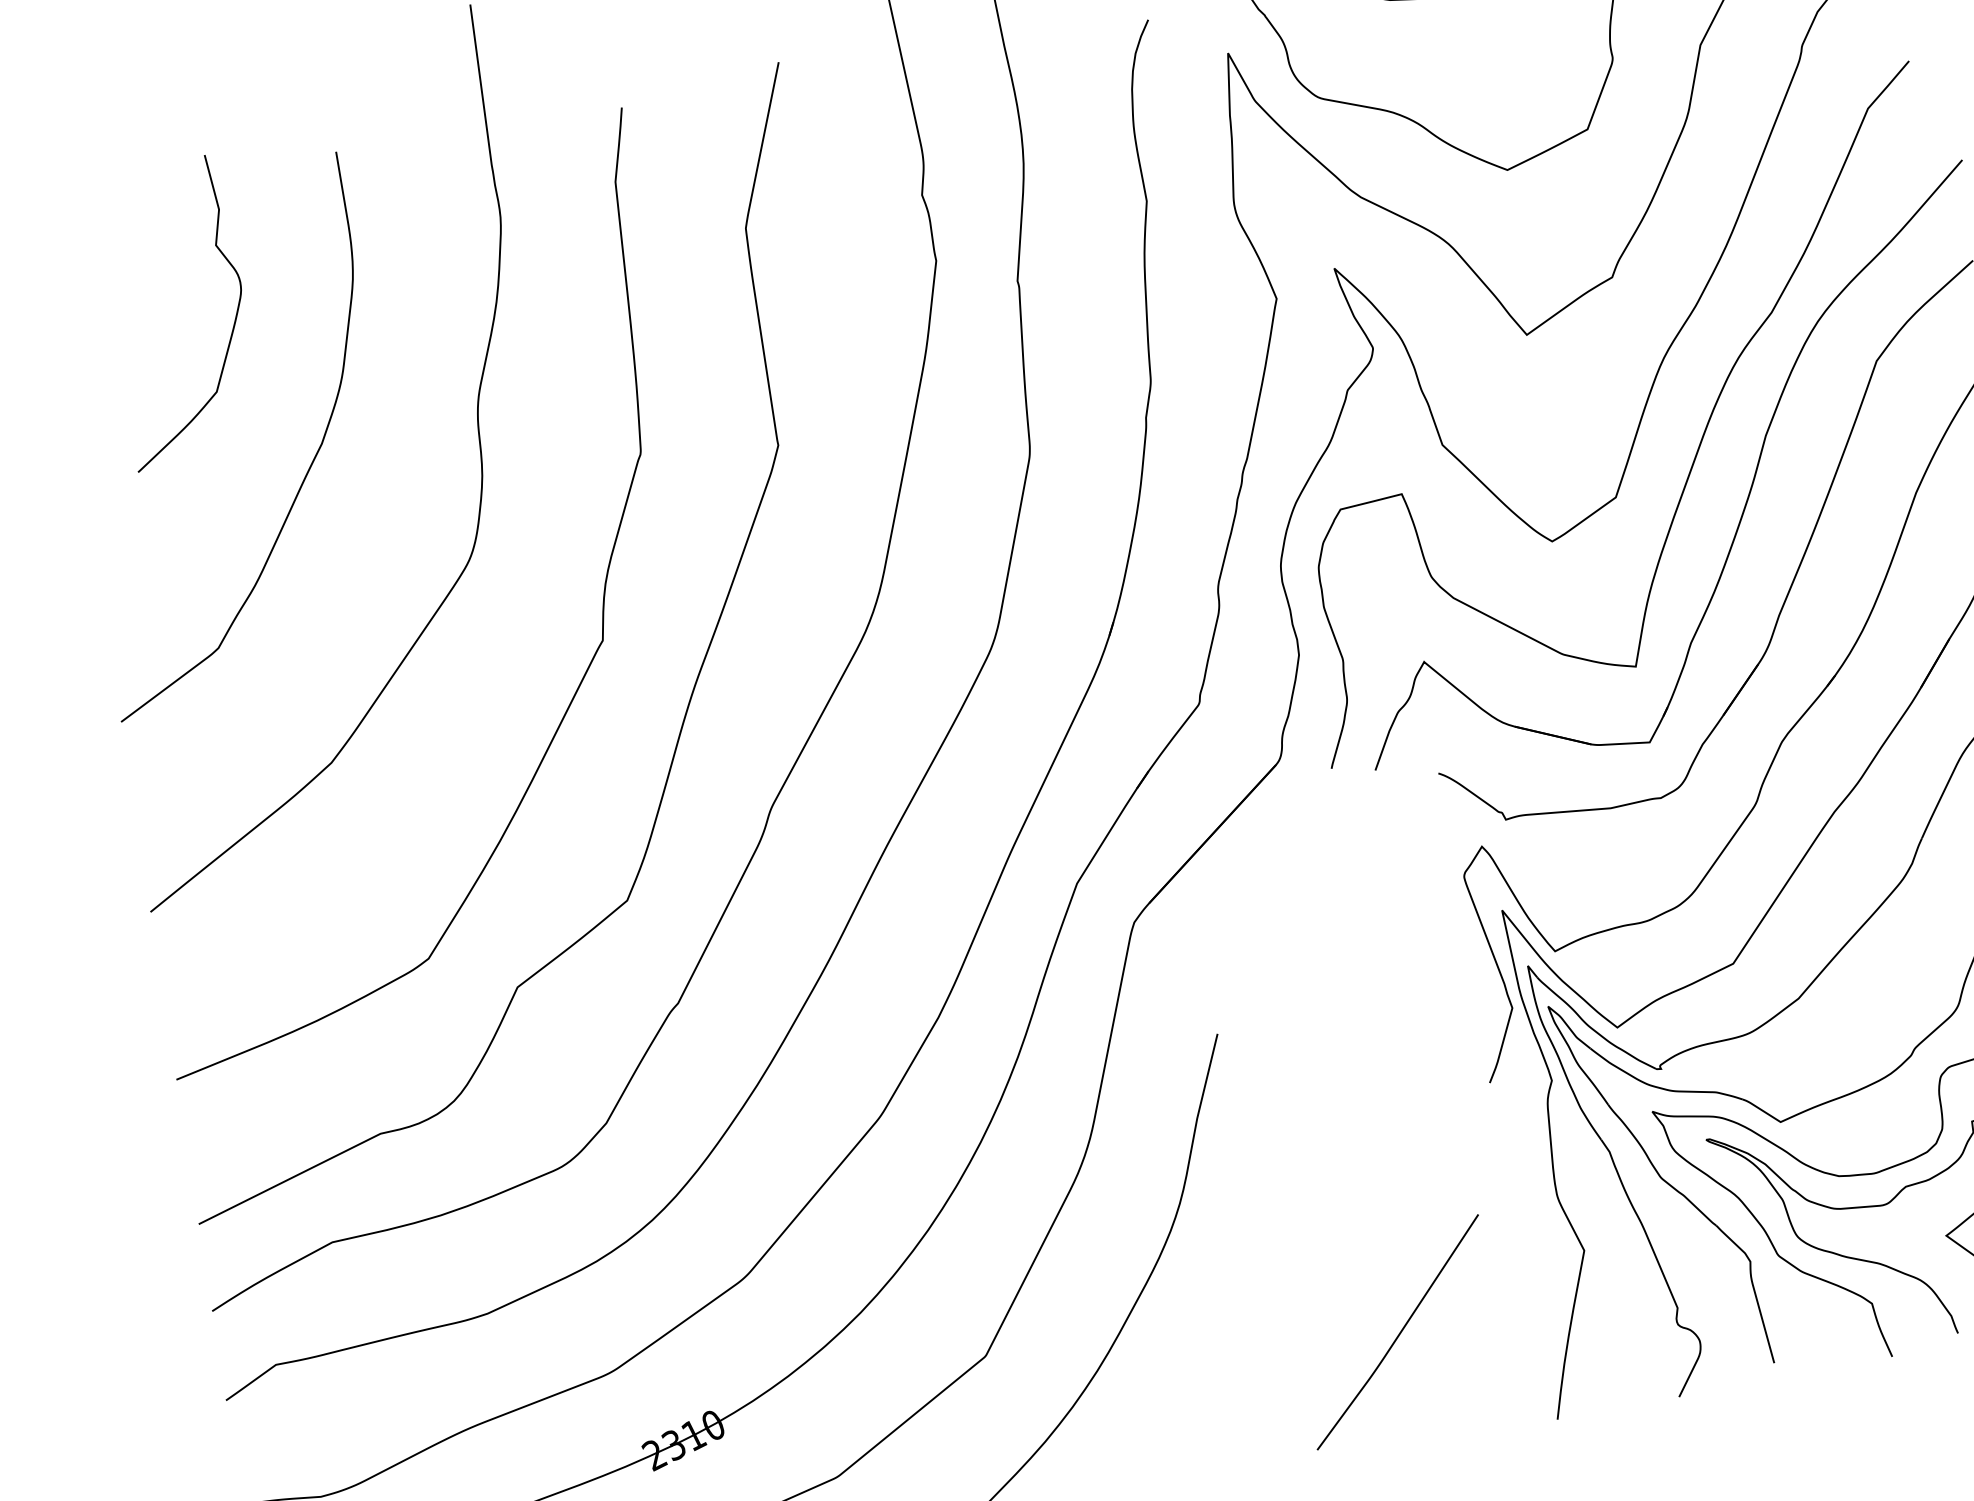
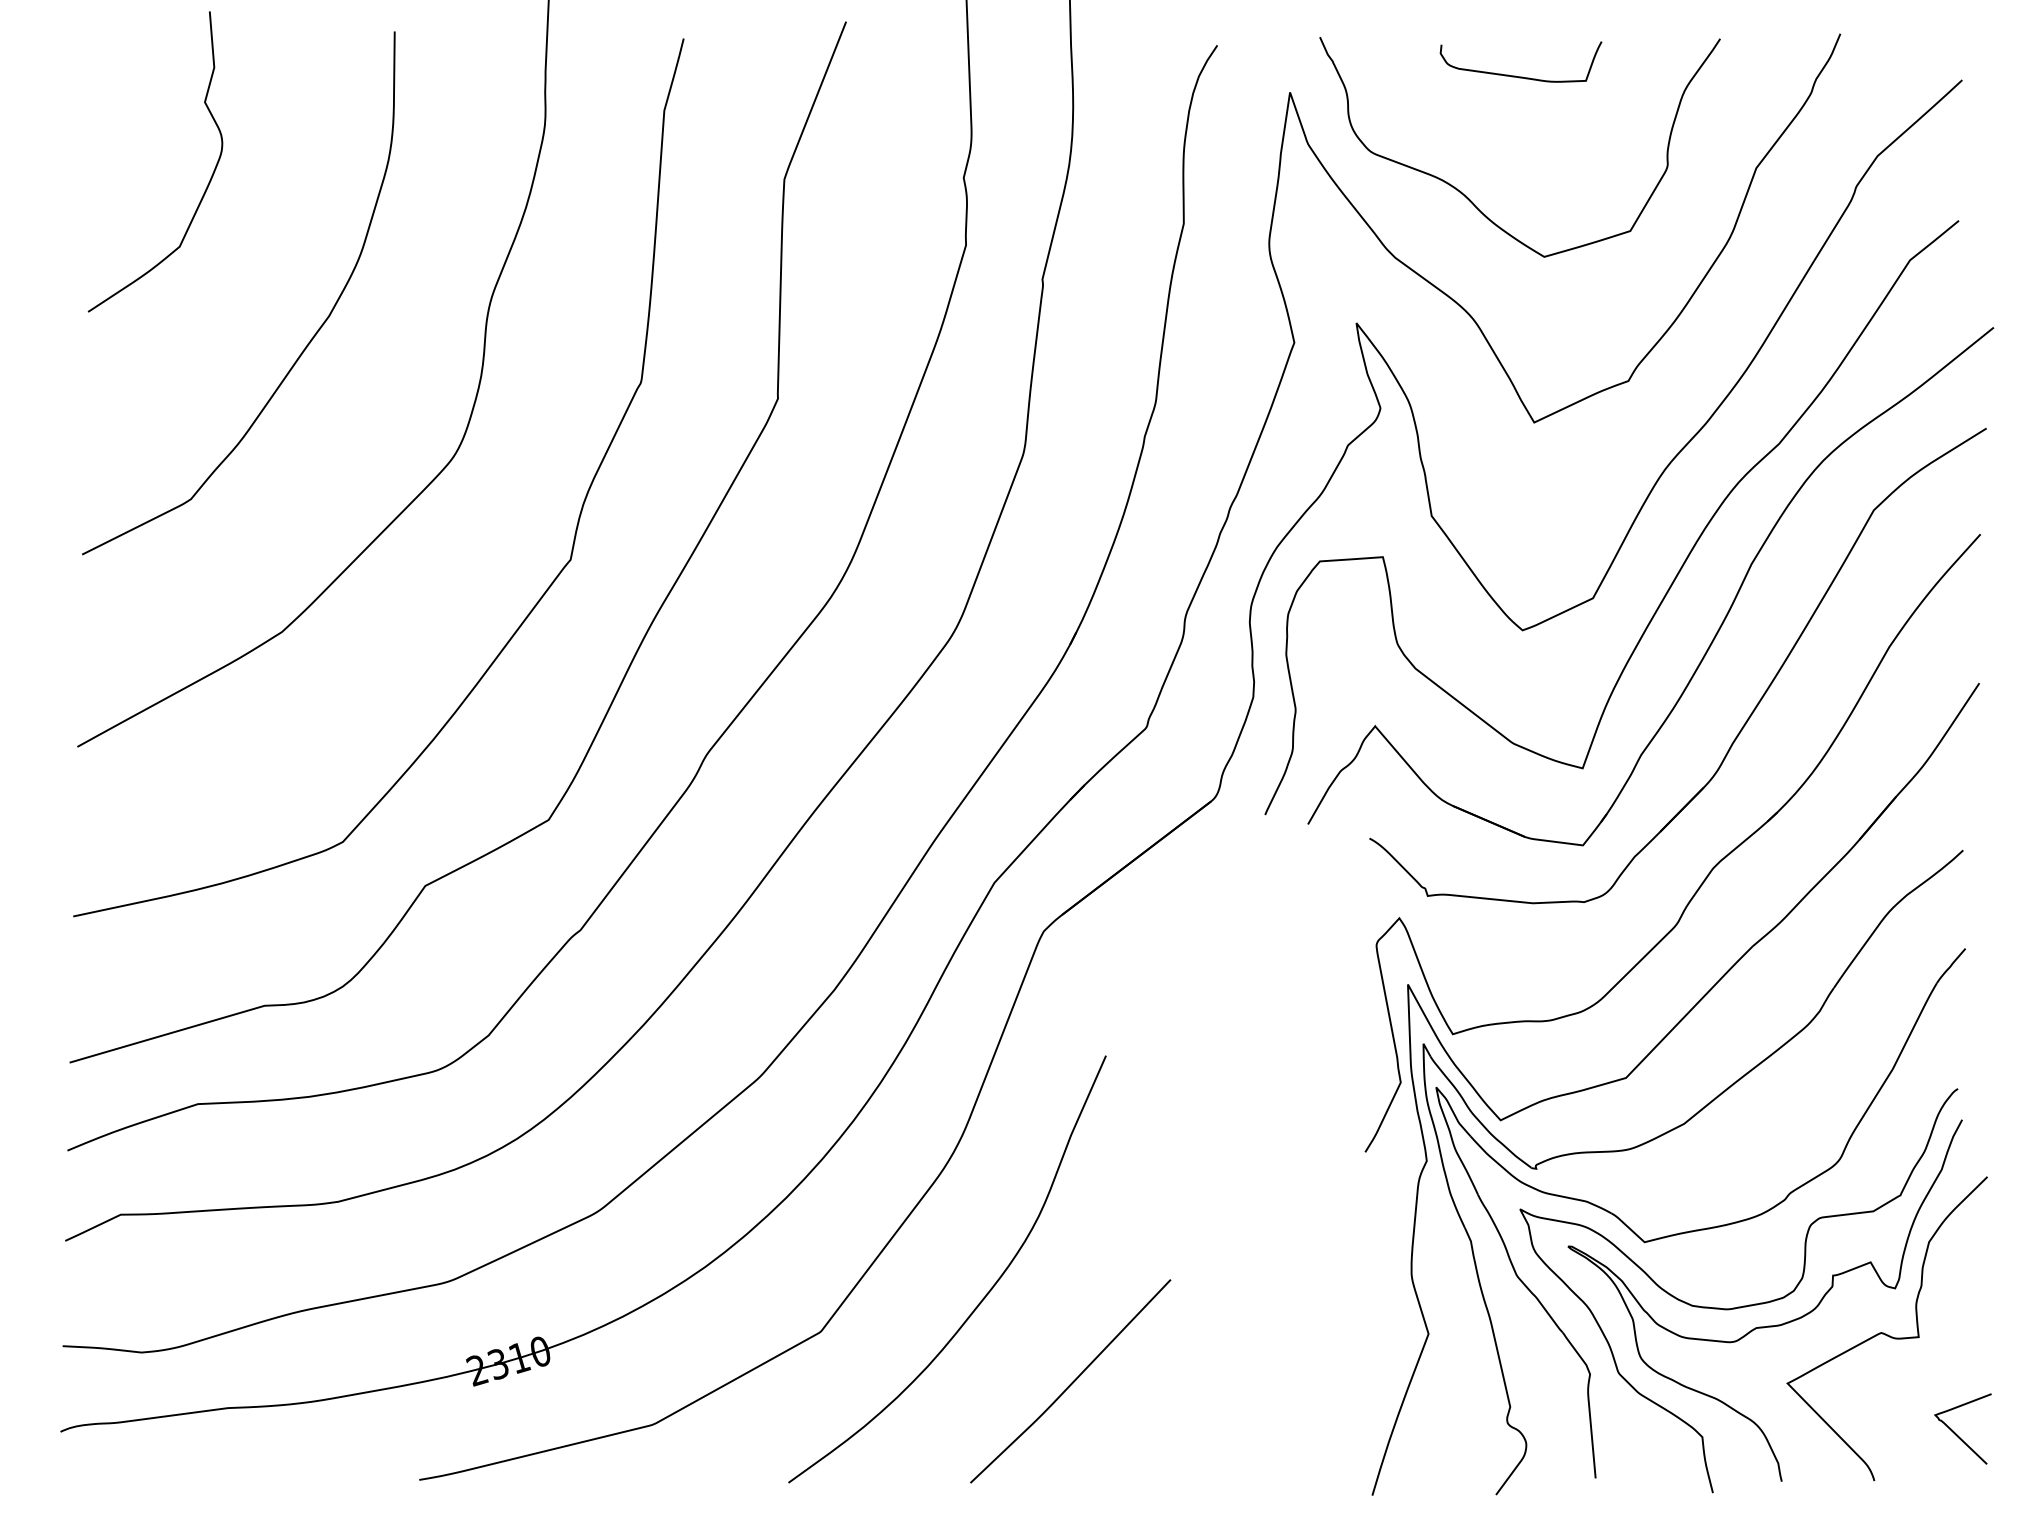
curve: (232, 327) -> (206, 186), moved
curve: (1398, 1333) -> (1071, 1382), moved

